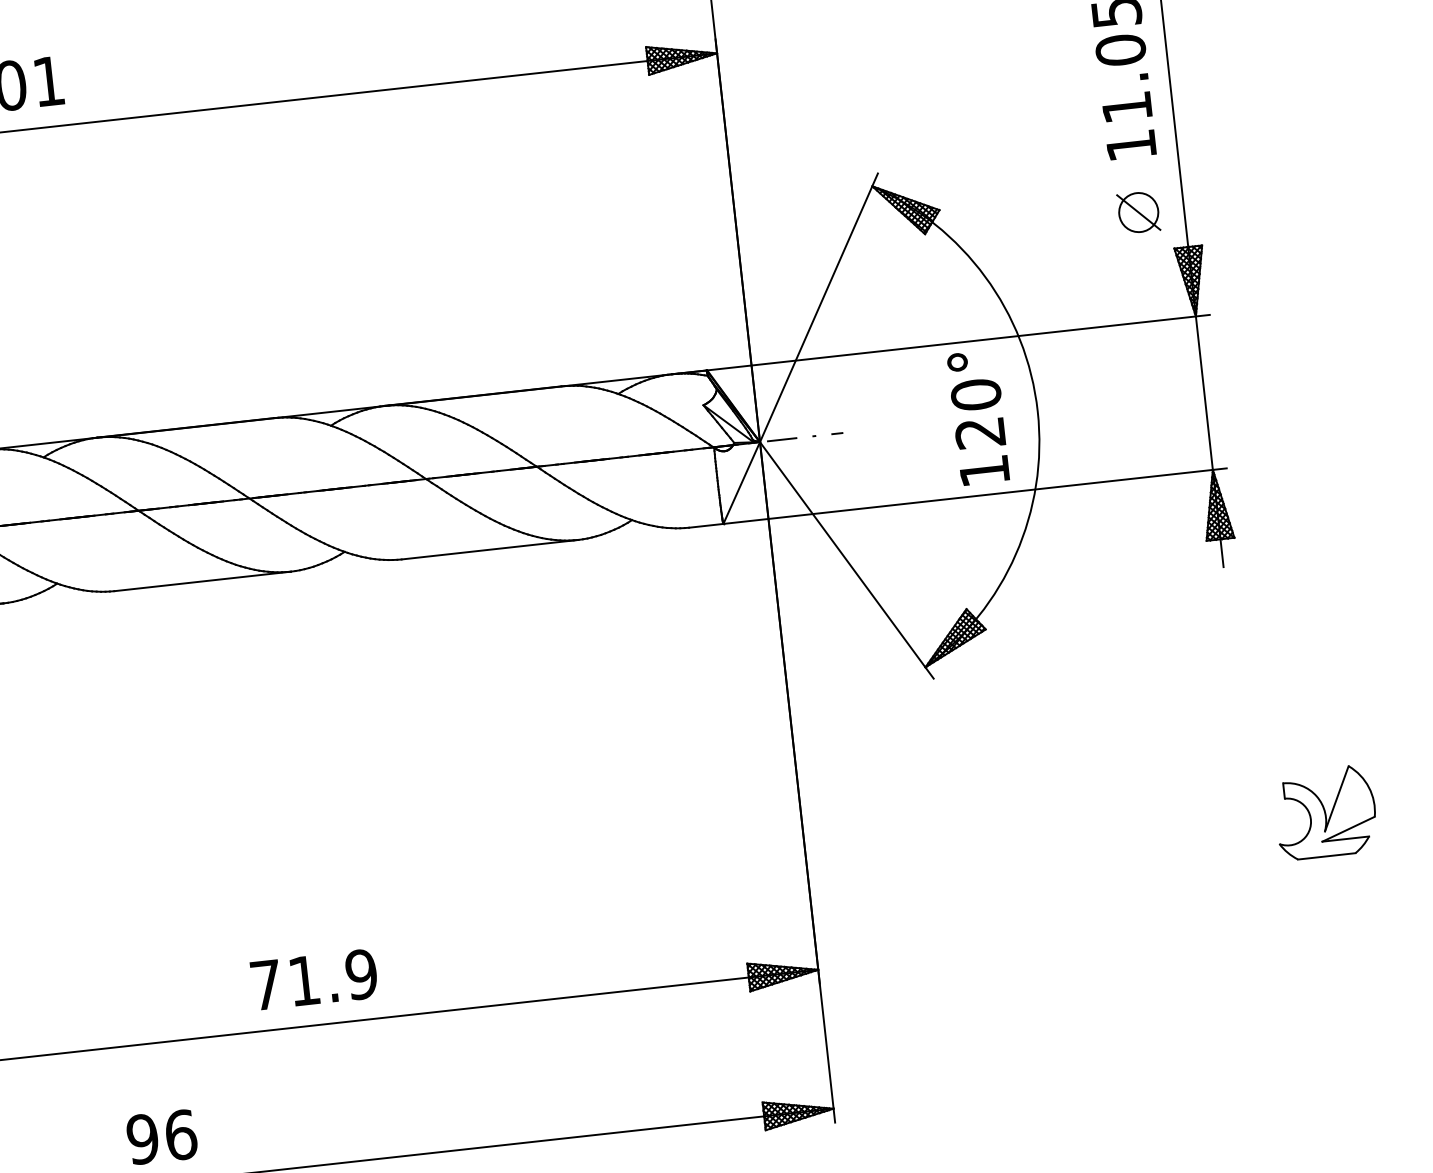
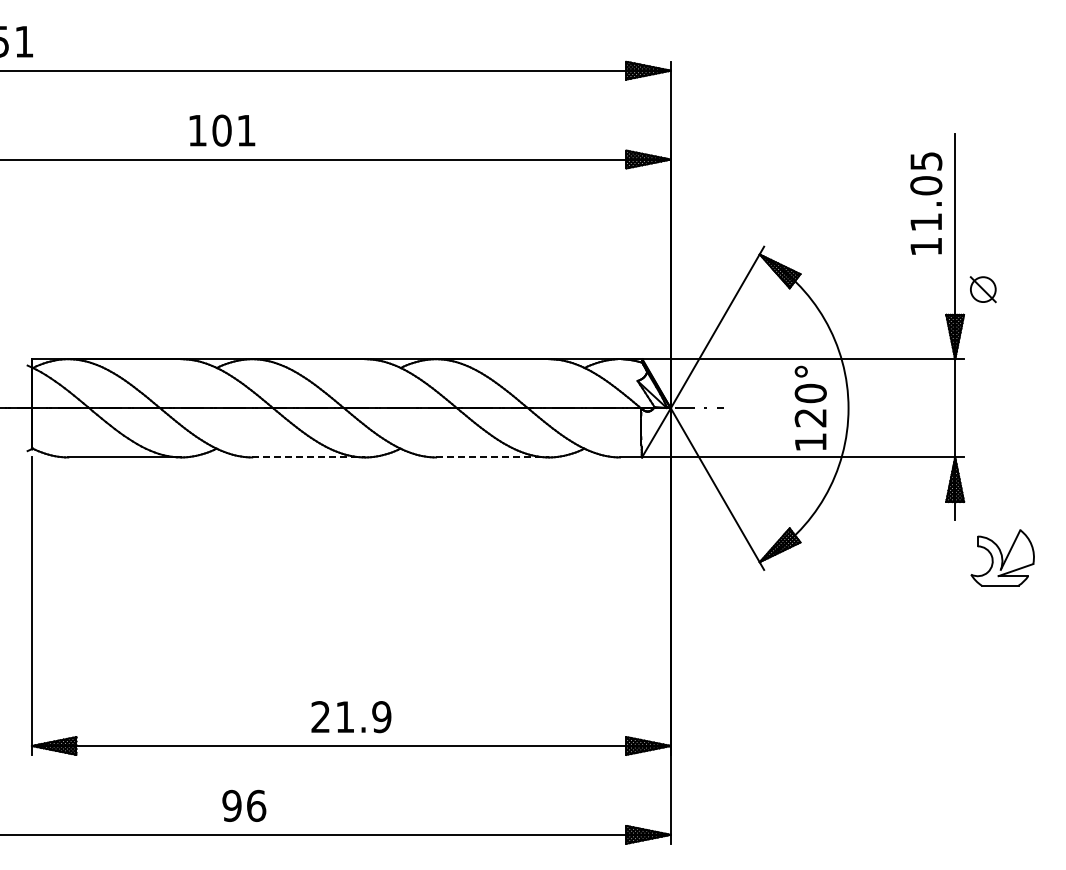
part: (1137, 212) -> (982, 289), moved
line: (489, 549) -> (492, 457), solid -> dashed
line: (202, 581) -> (308, 457), solid -> dashed
part: (1325, 811) -> (1002, 557), moved
text: (265, 984) -> (320, 716), 71.9 -> 21.9

